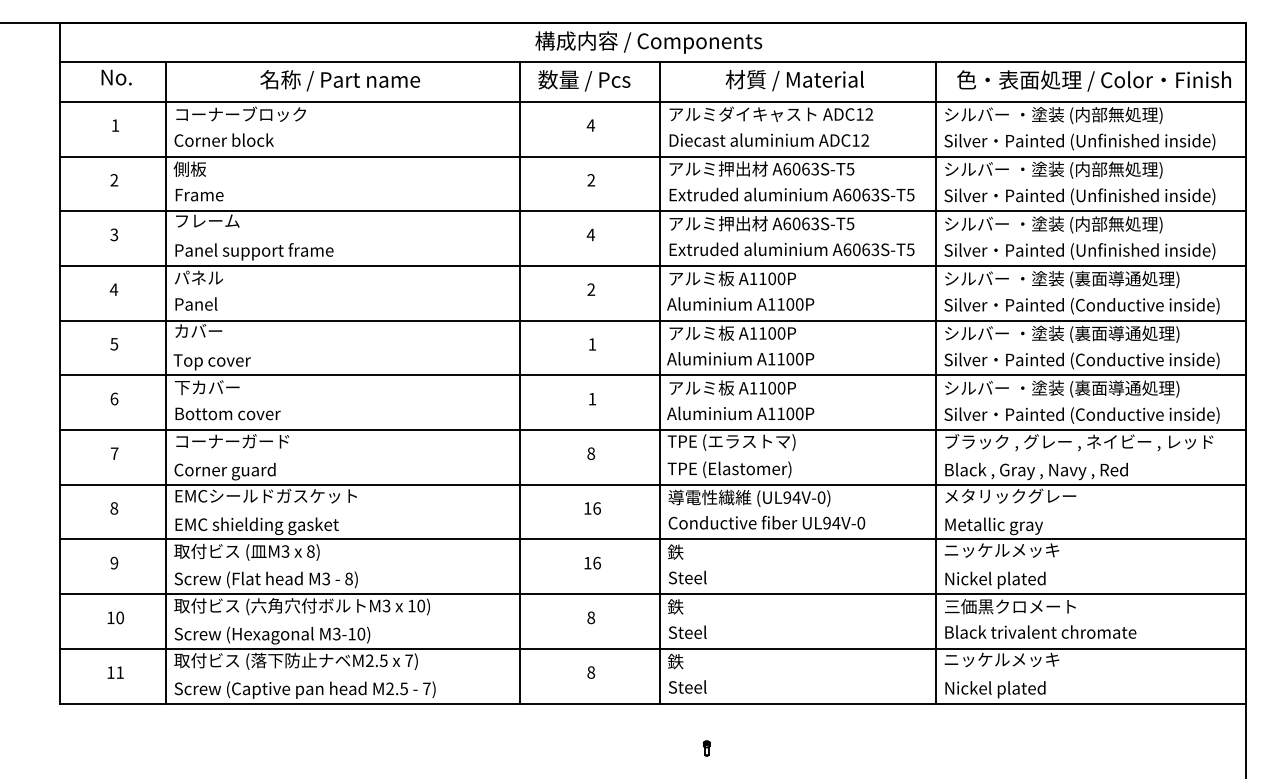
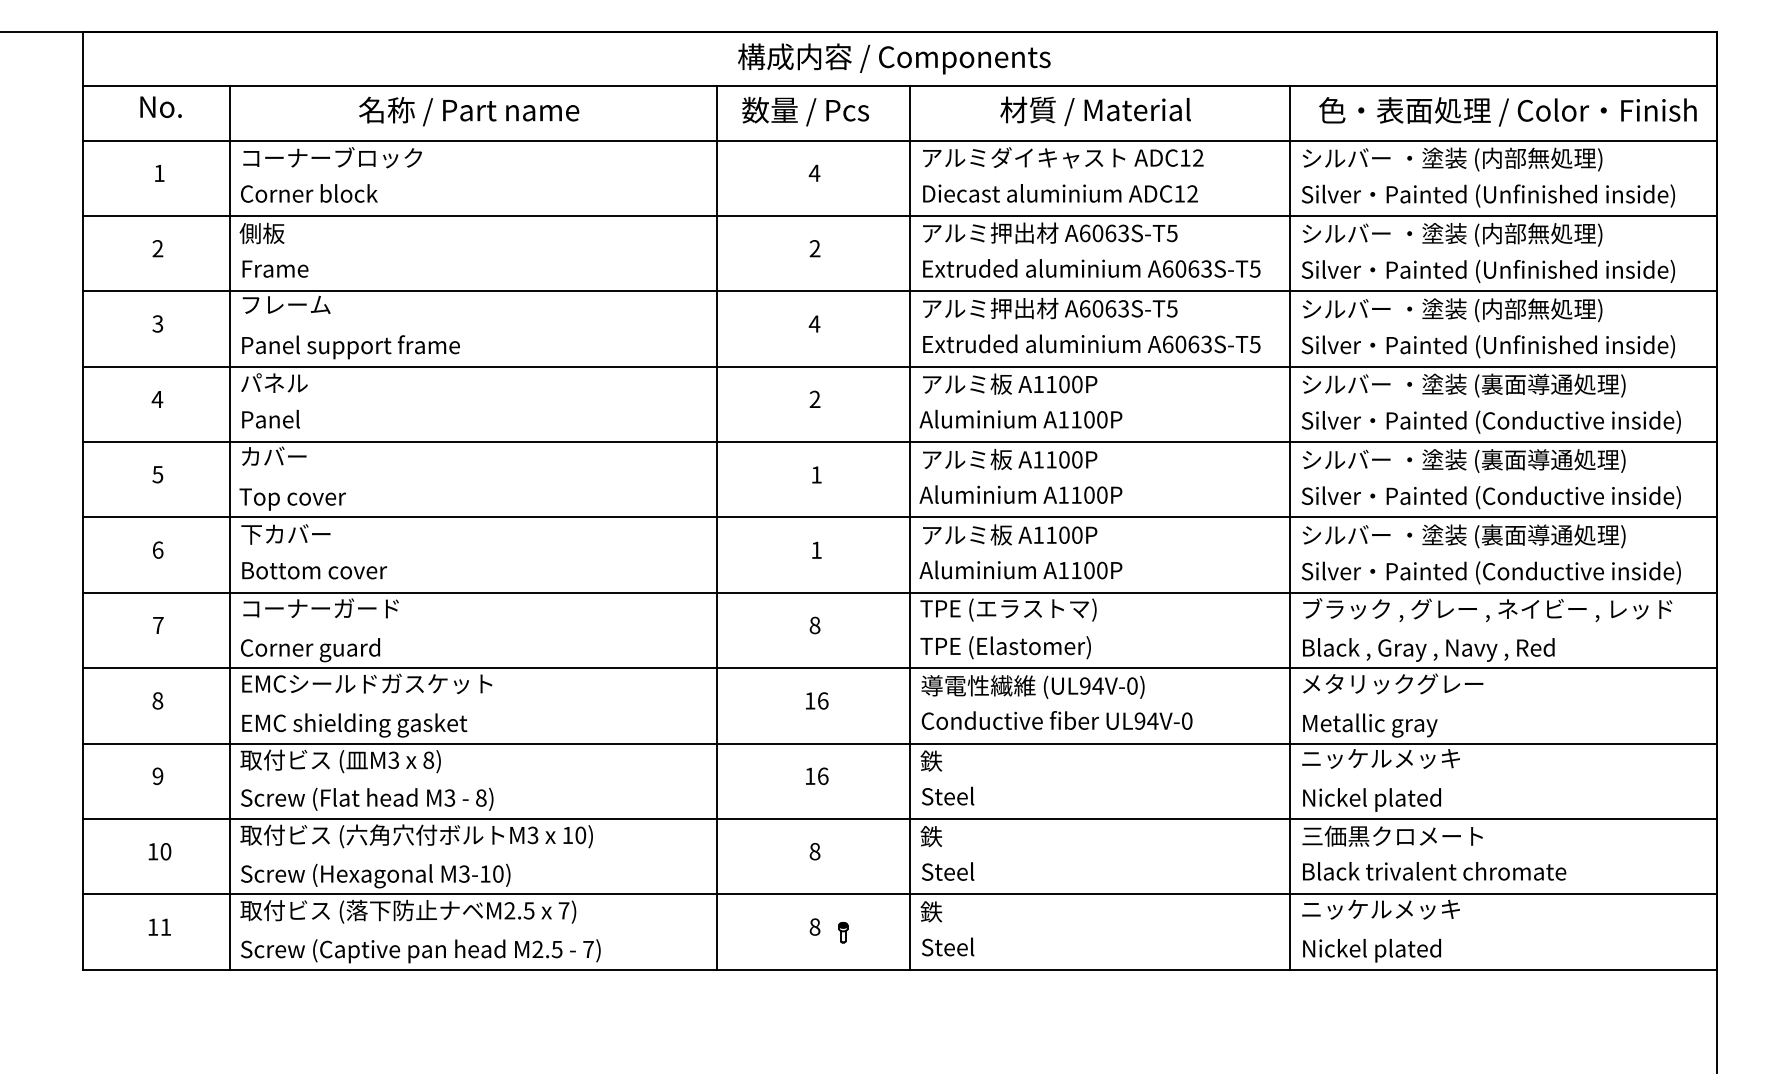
part: (706, 748) -> (843, 932), moved

